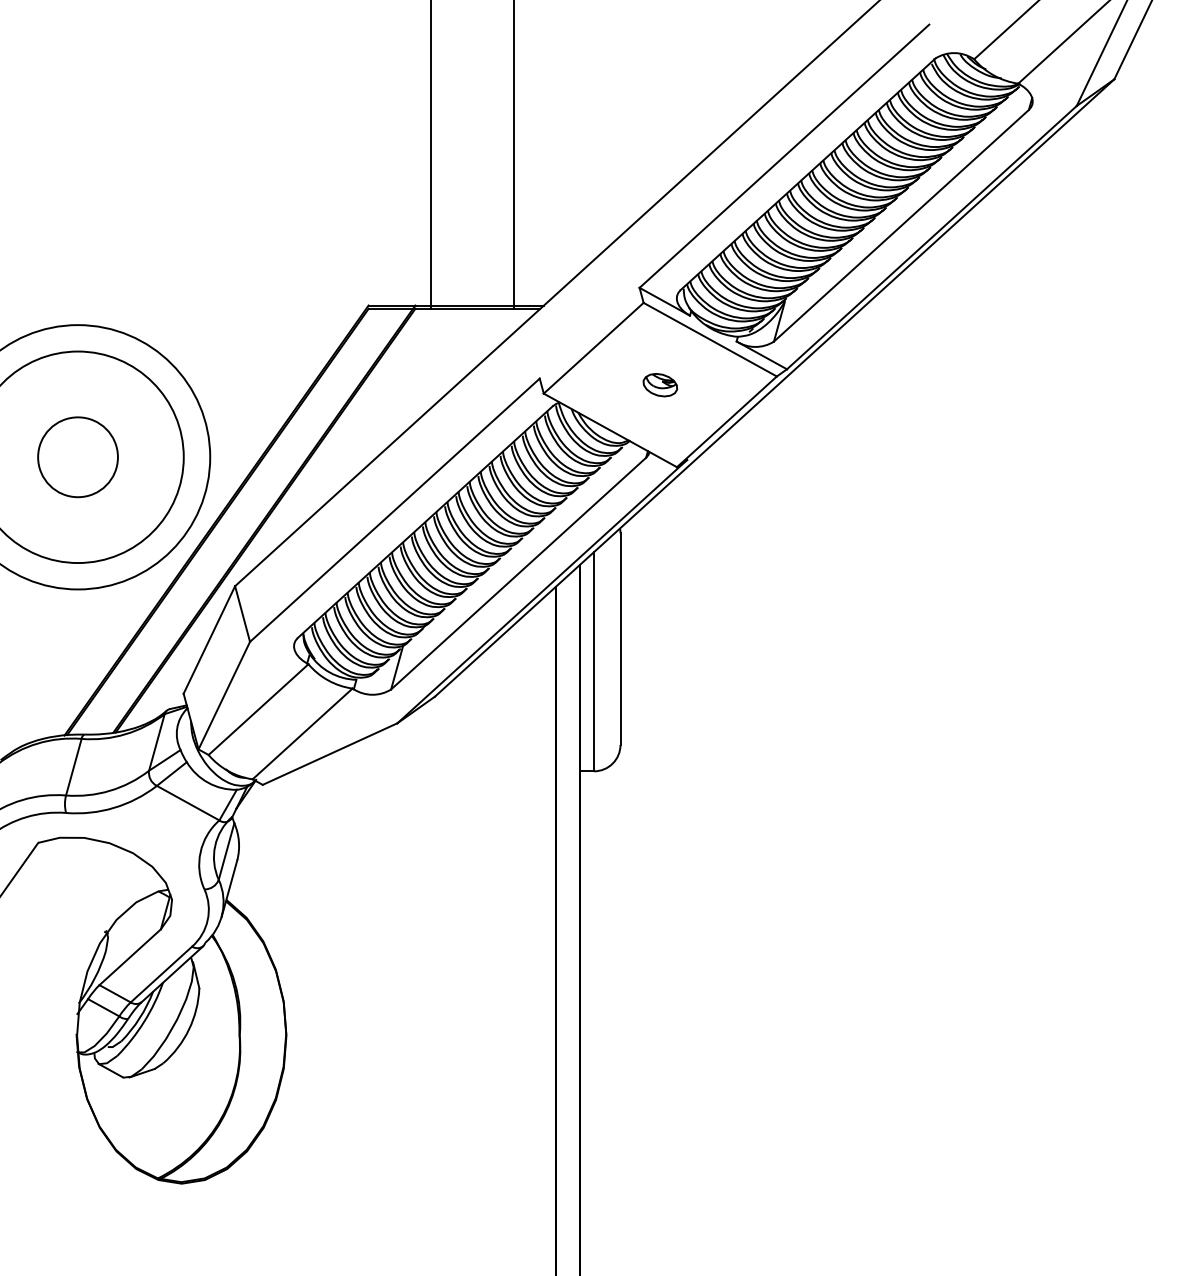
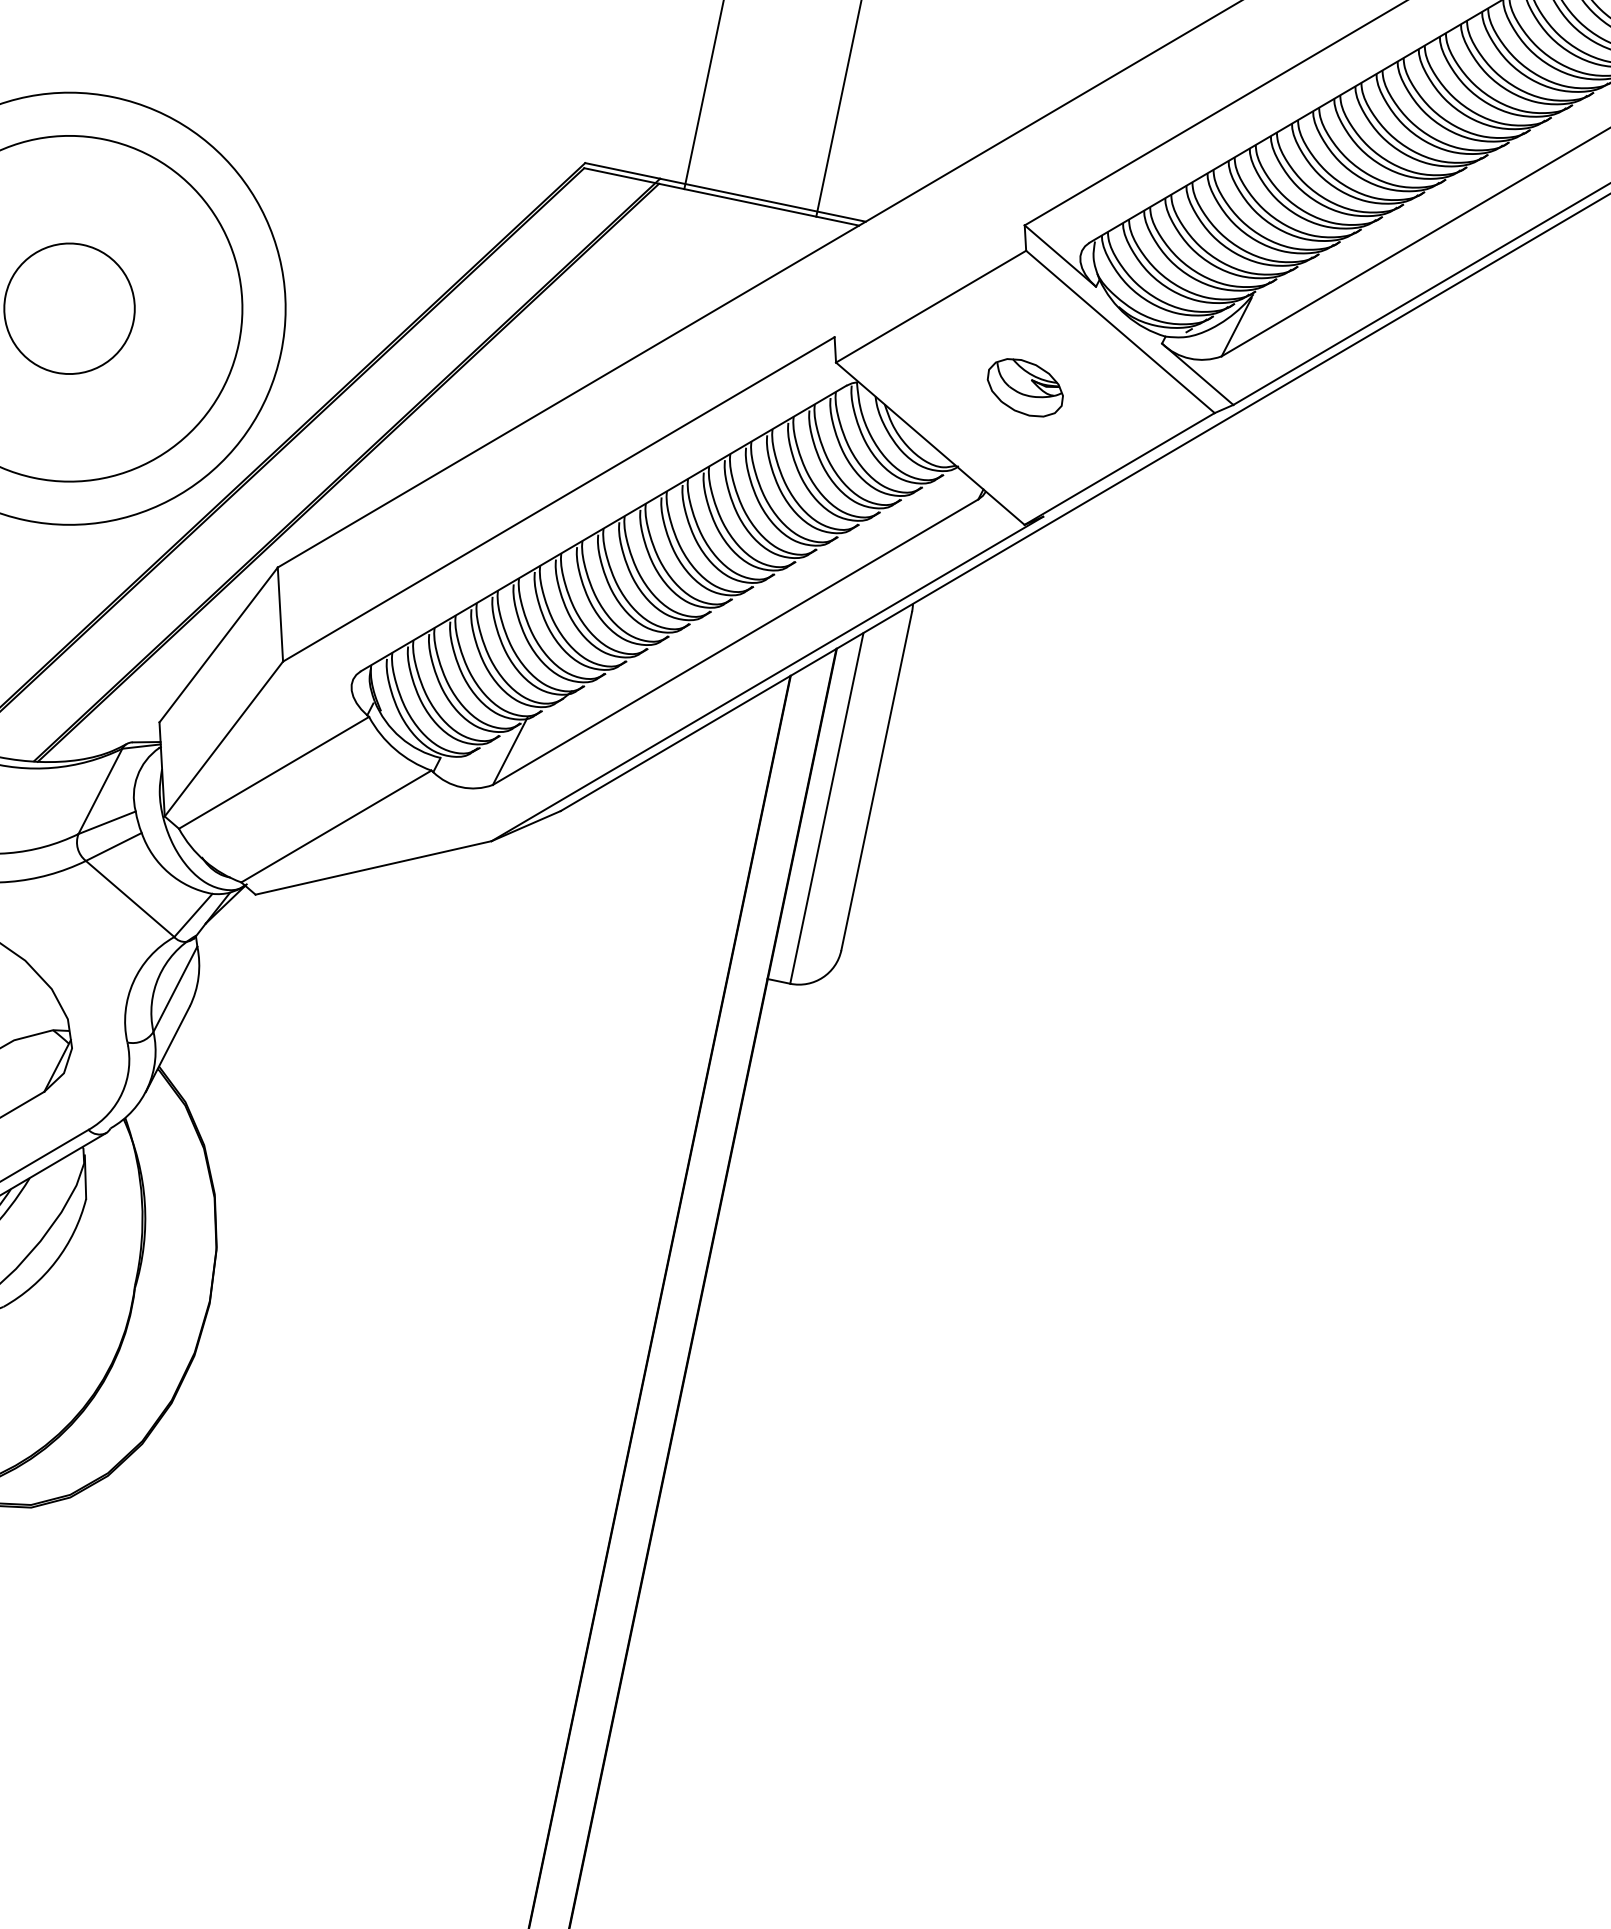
part: (660, 385) -> (1025, 388), size x1.43

